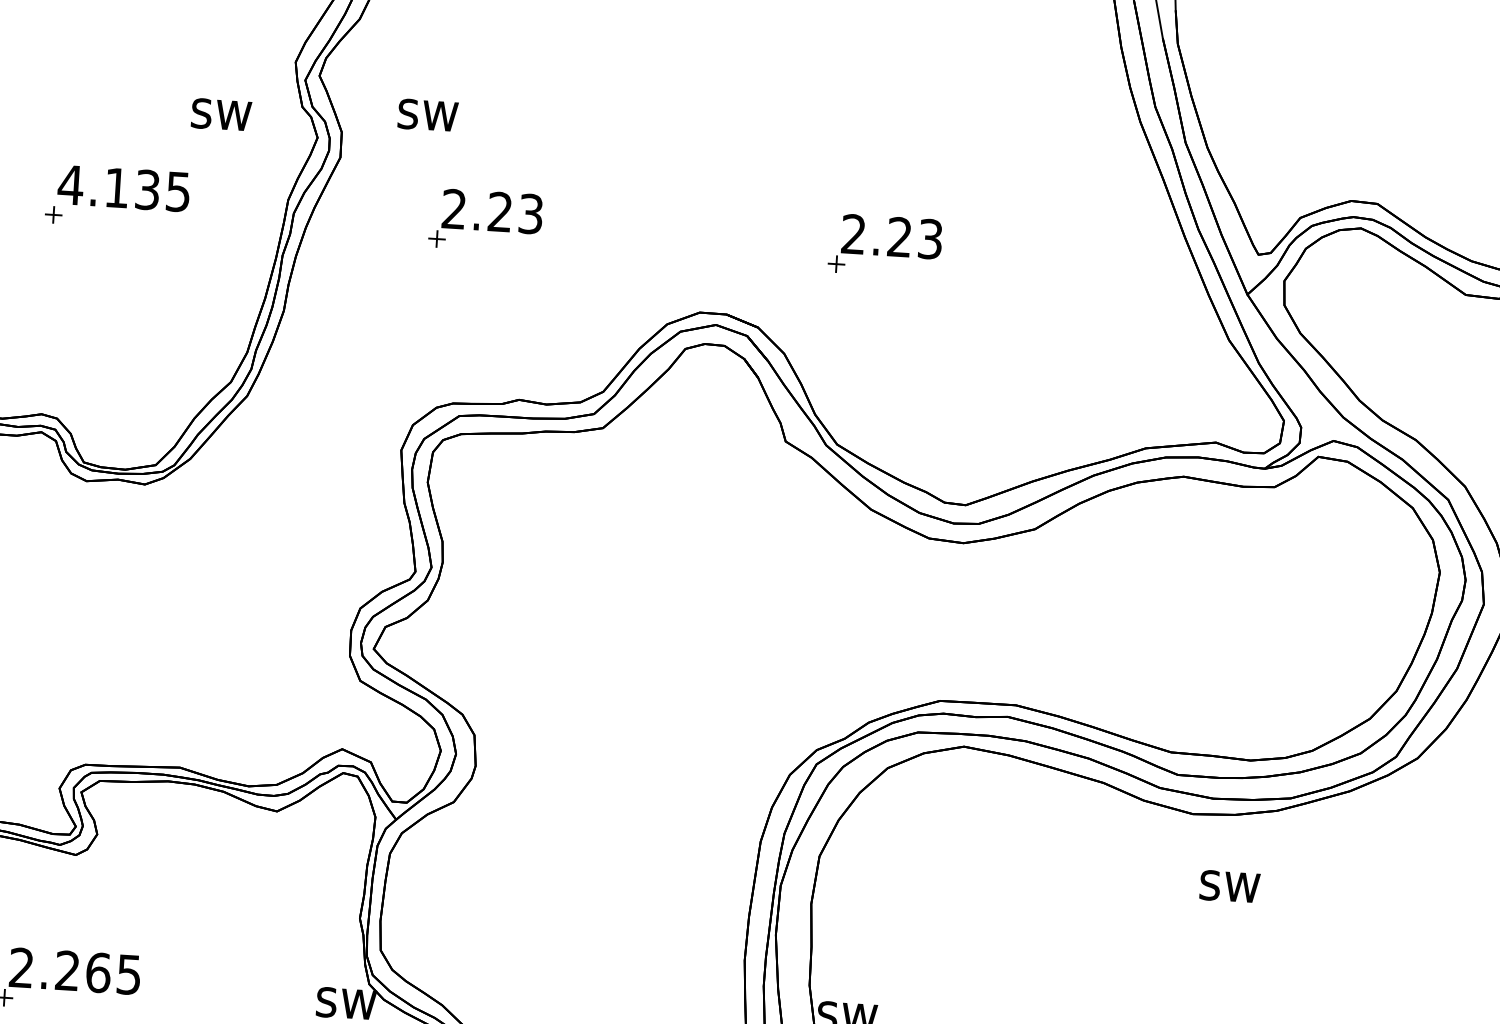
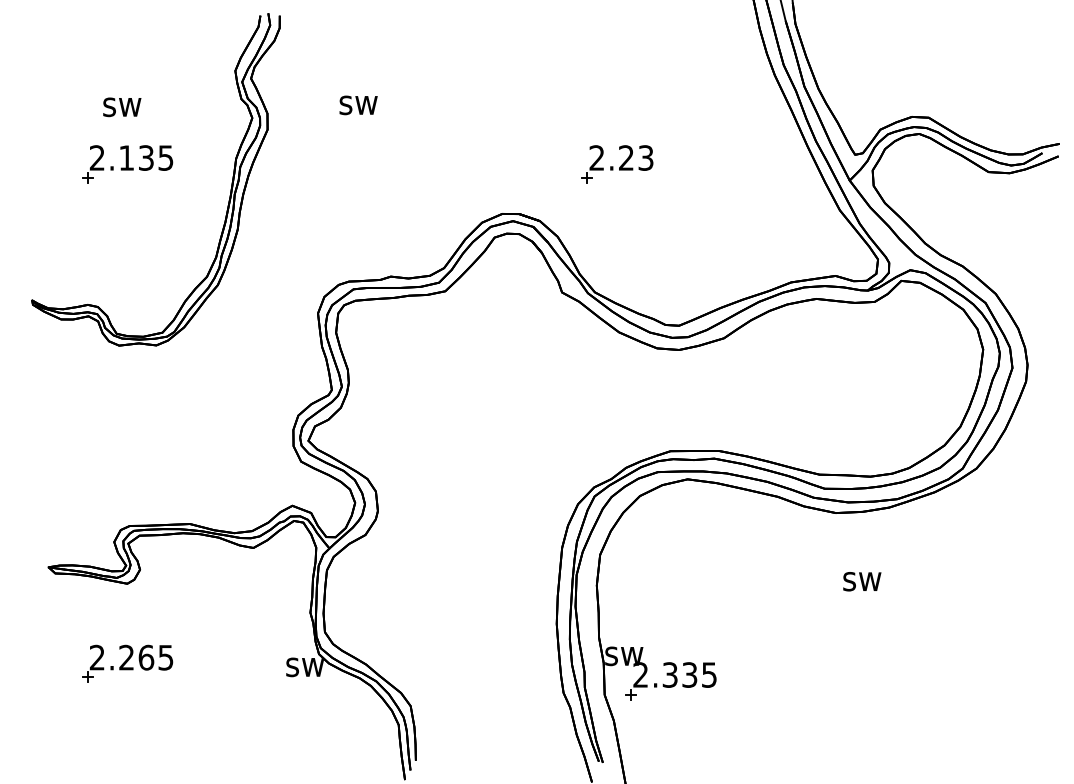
text: (221, 115) -> (122, 107), moved
text: (427, 115) -> (358, 105), moved
text: (71, 184) -> (97, 157), 4.135 -> 2.135
part: (485, 221) -> (362, 164), removed
text: (1230, 886) -> (862, 581), moved

